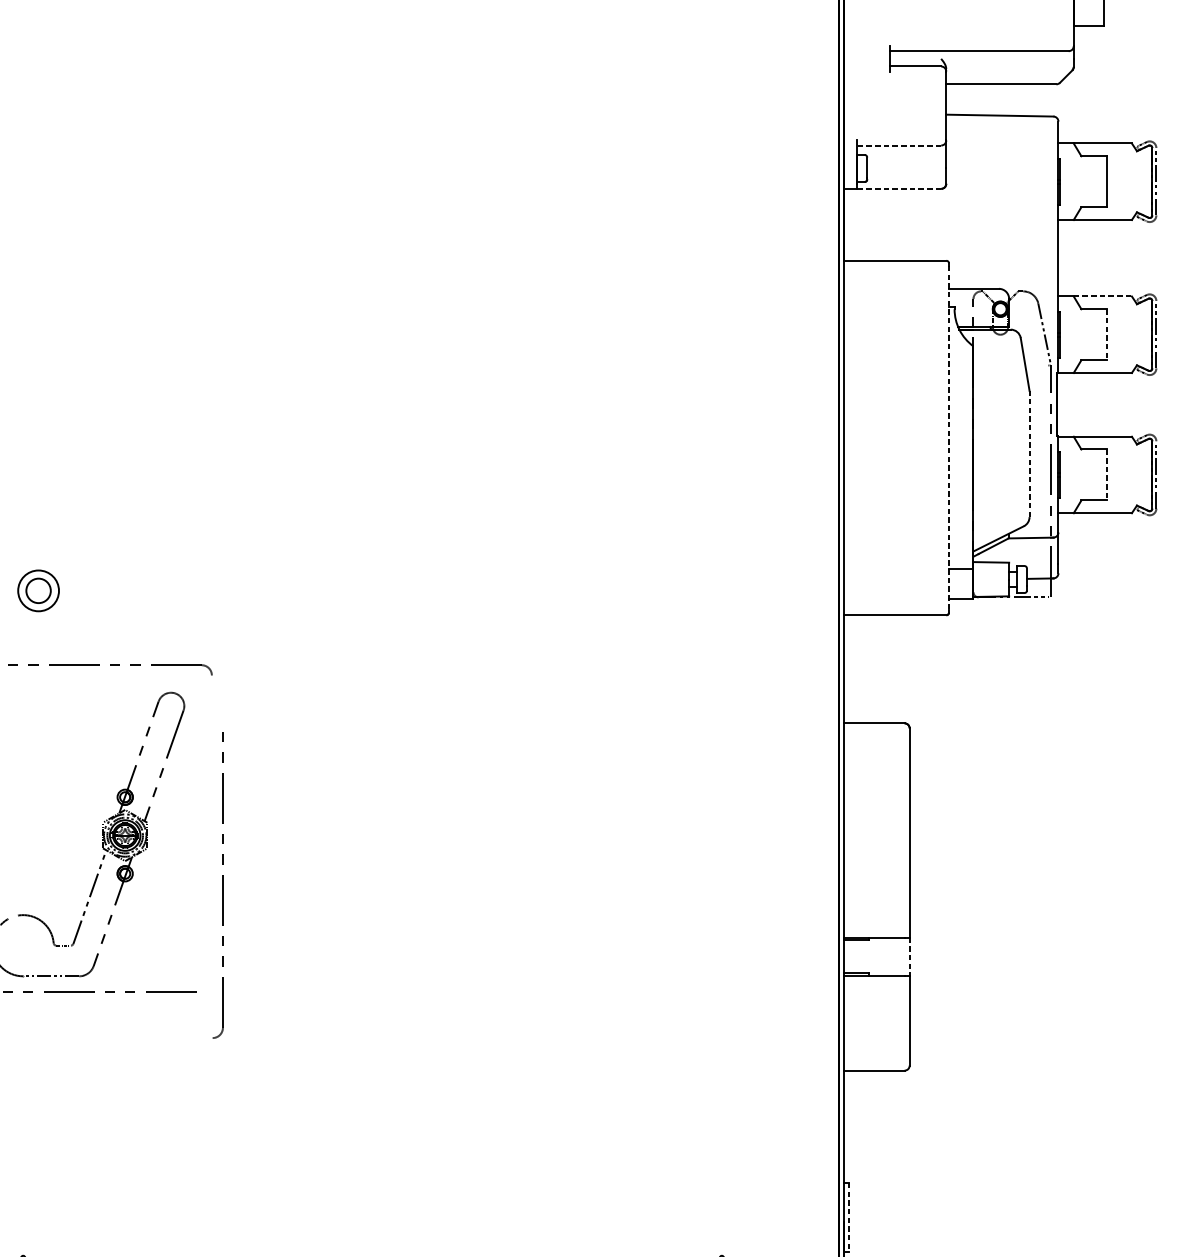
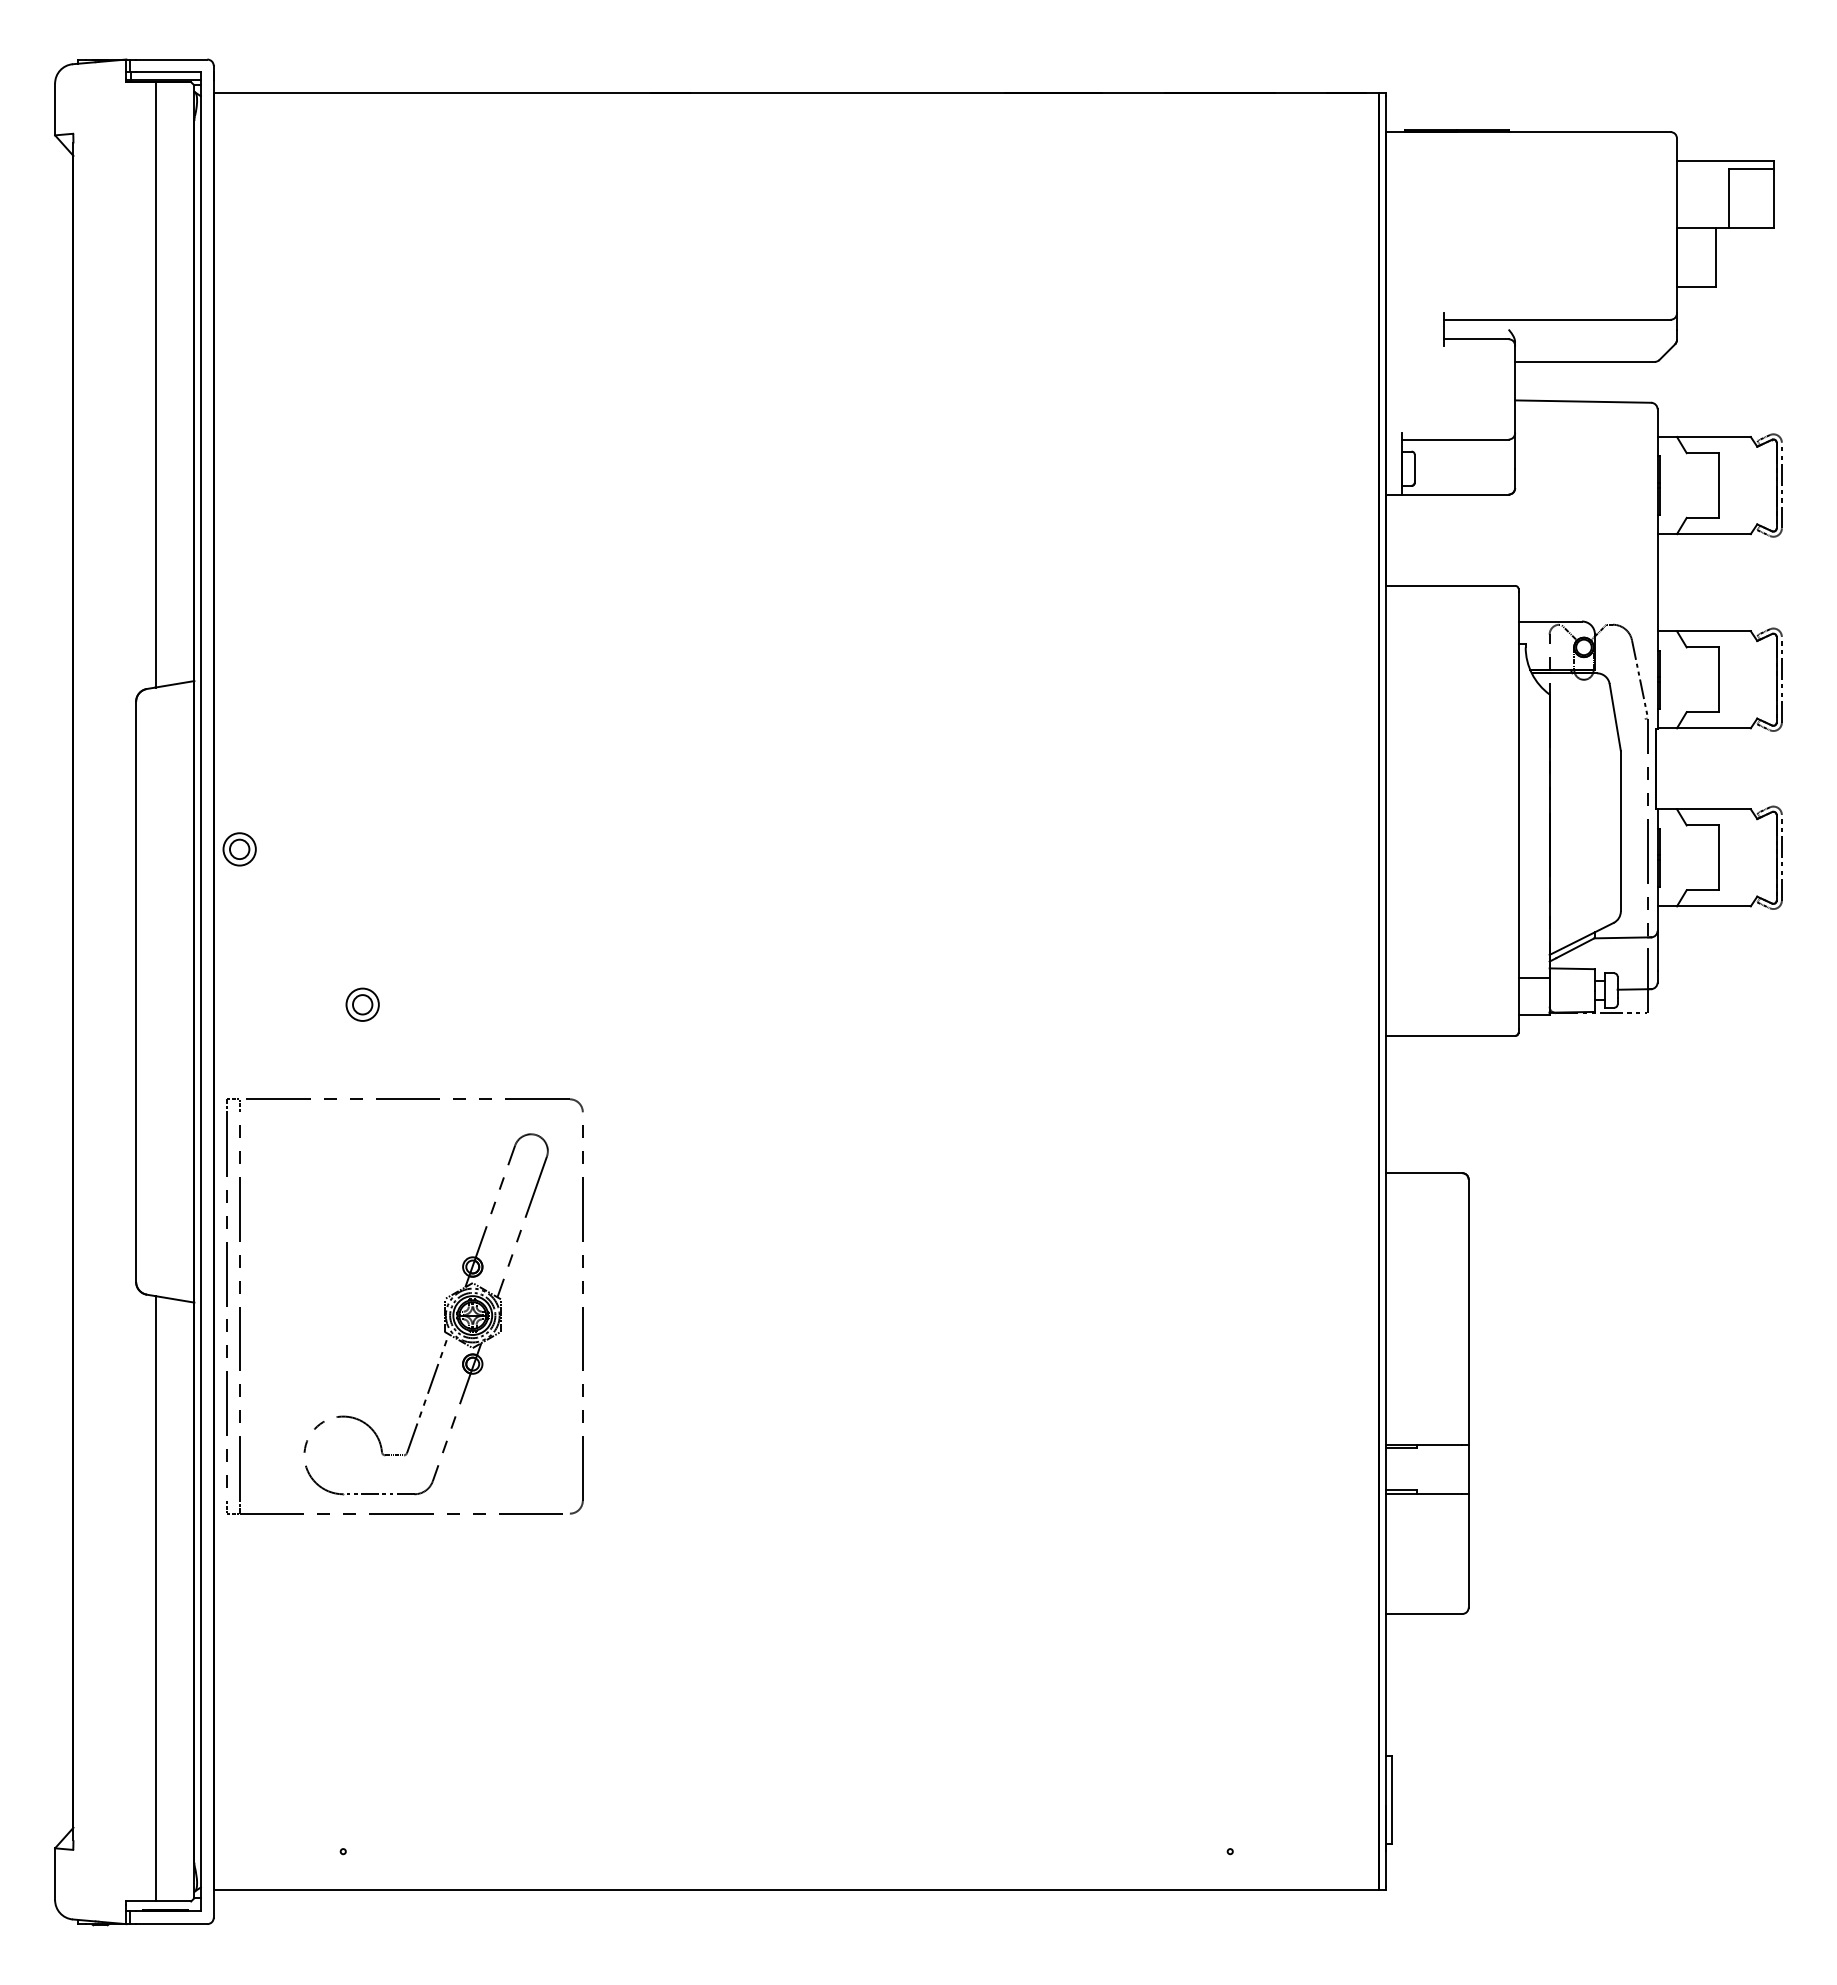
line: (898, 145) -> (1454, 439), dashed -> solid
line: (898, 188) -> (1454, 494), dashed -> solid
line: (1102, 296) -> (1713, 631), dashed -> solid
line: (1107, 335) -> (1719, 680), dashed -> solid
line: (948, 437) -> (1518, 810), dashed -> solid
line: (1029, 453) -> (1620, 830), dashed -> solid
line: (1107, 475) -> (1719, 858), dashed -> solid
part: (38, 590) -> (362, 1004), size x0.62
part: (217, 885) -> (576, 1319), moved
line: (909, 956) -> (1468, 1469), dashed -> solid
line: (849, 1217) -> (1392, 1800), dashed -> solid

